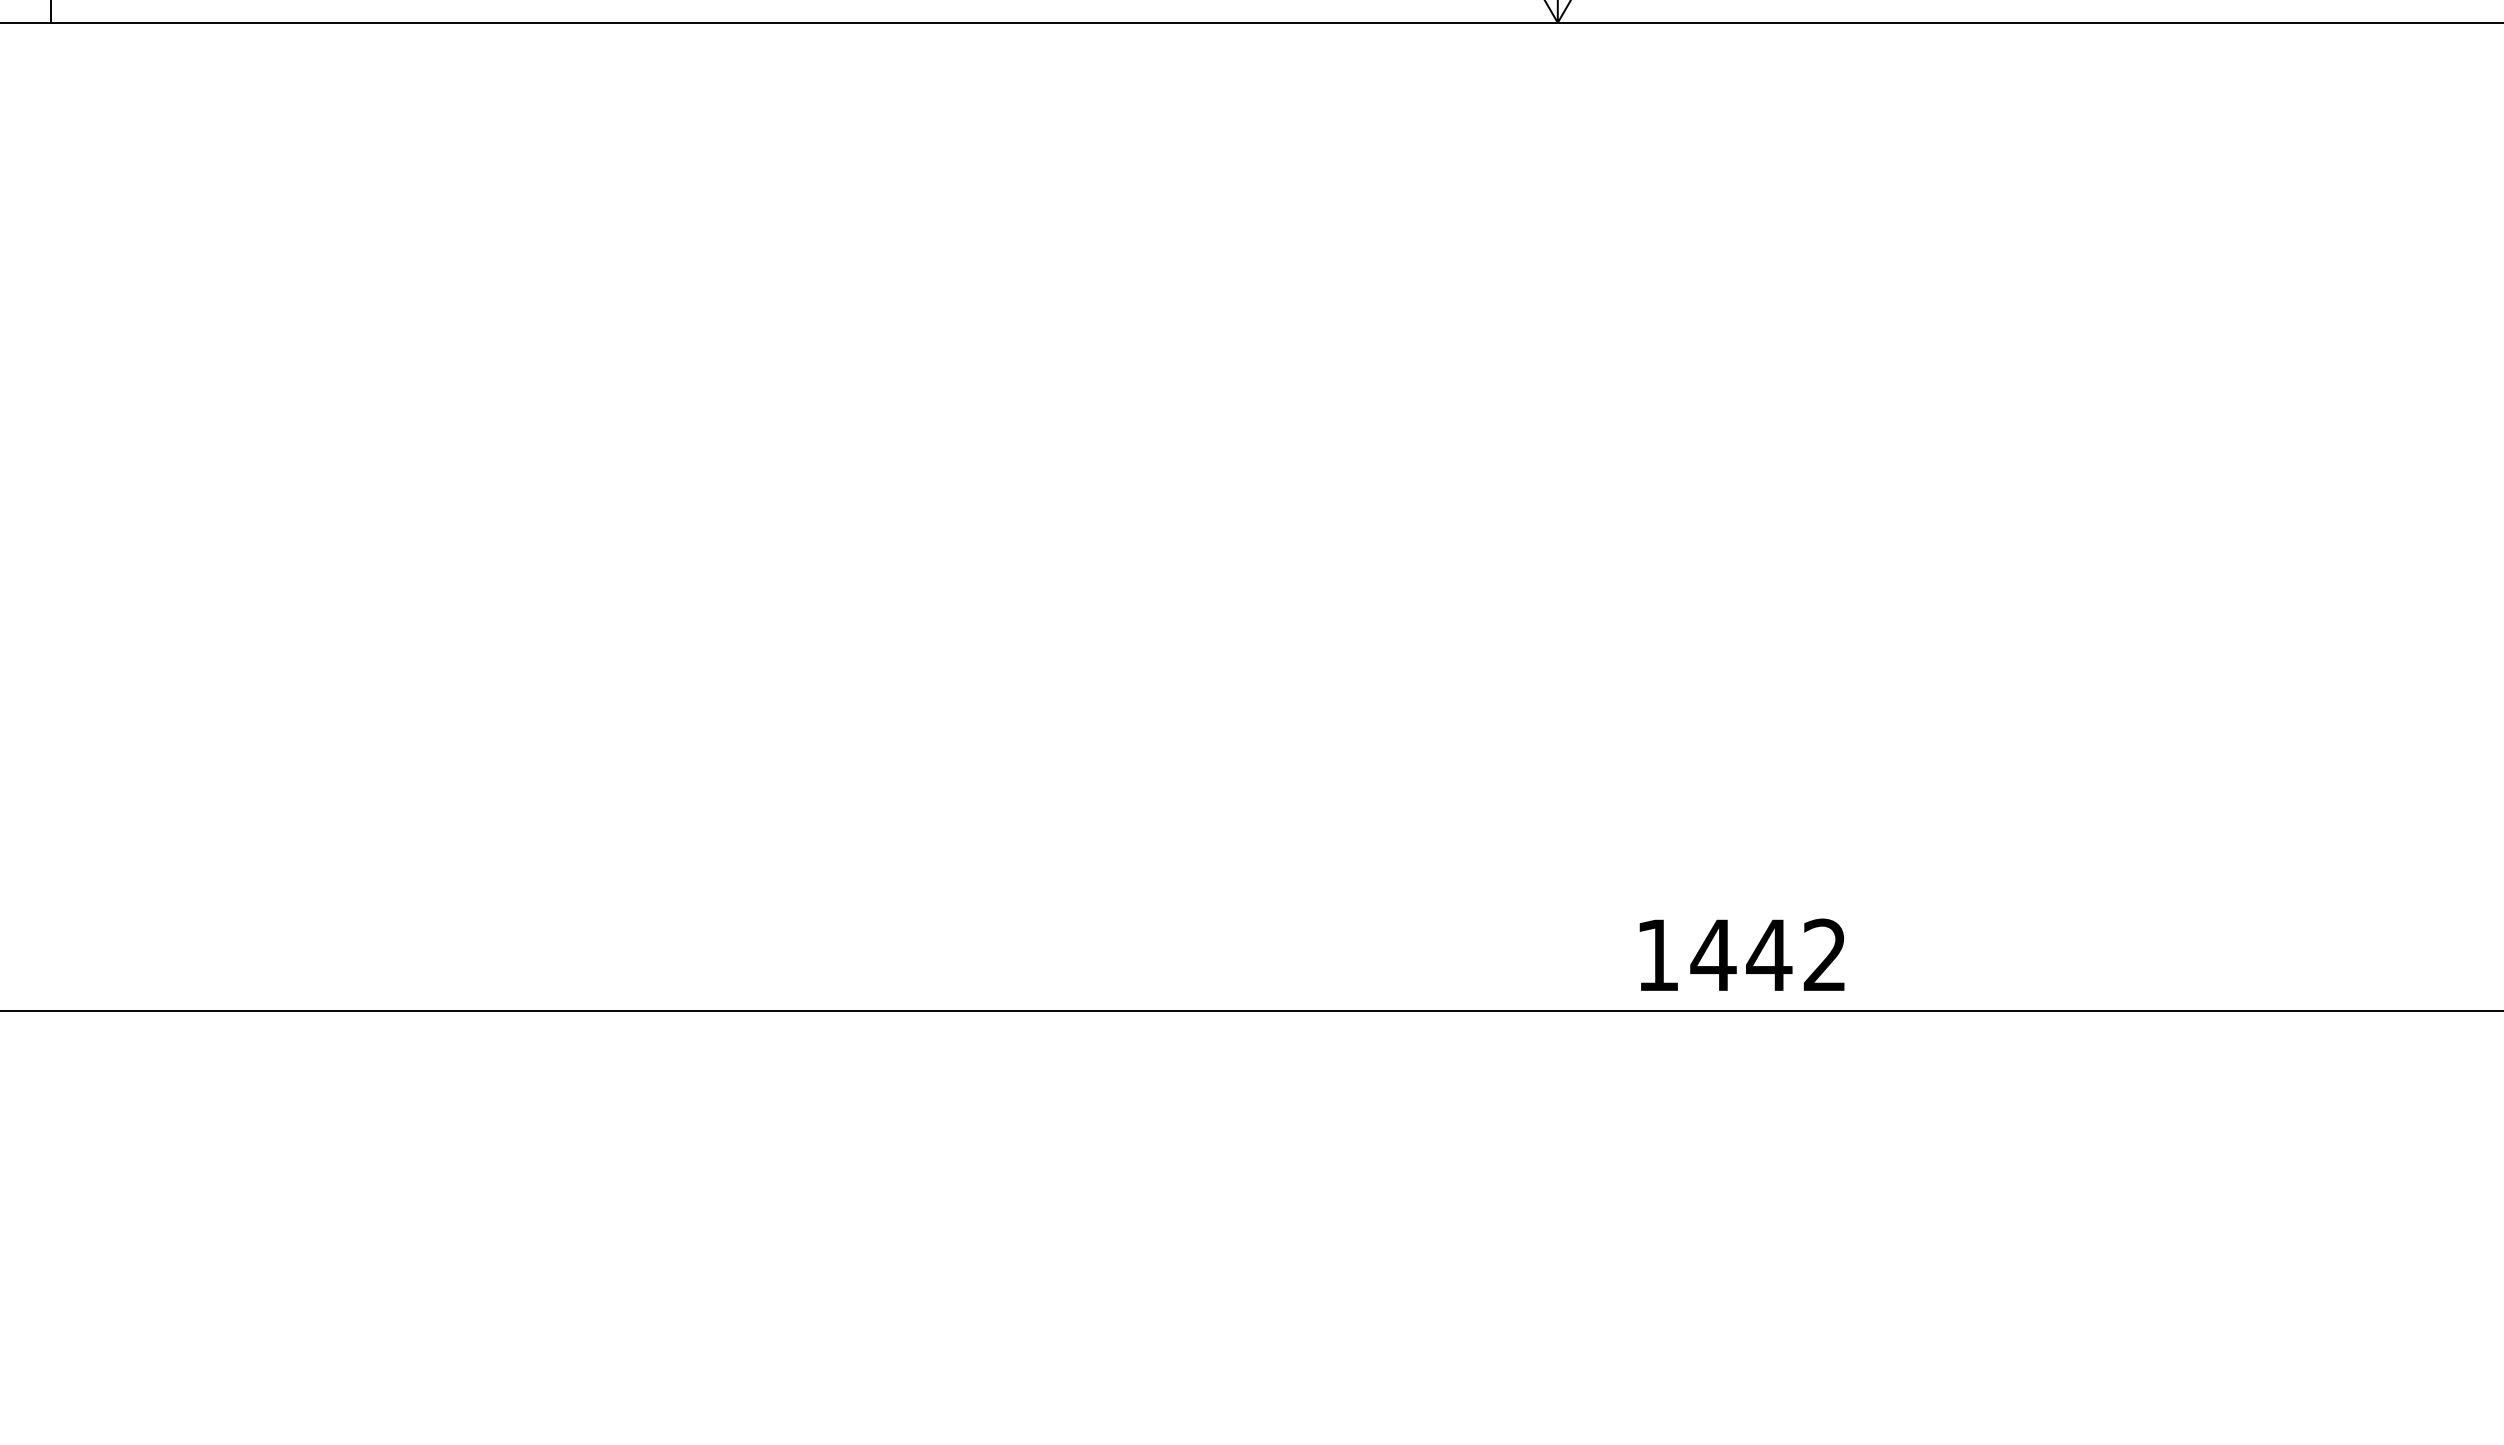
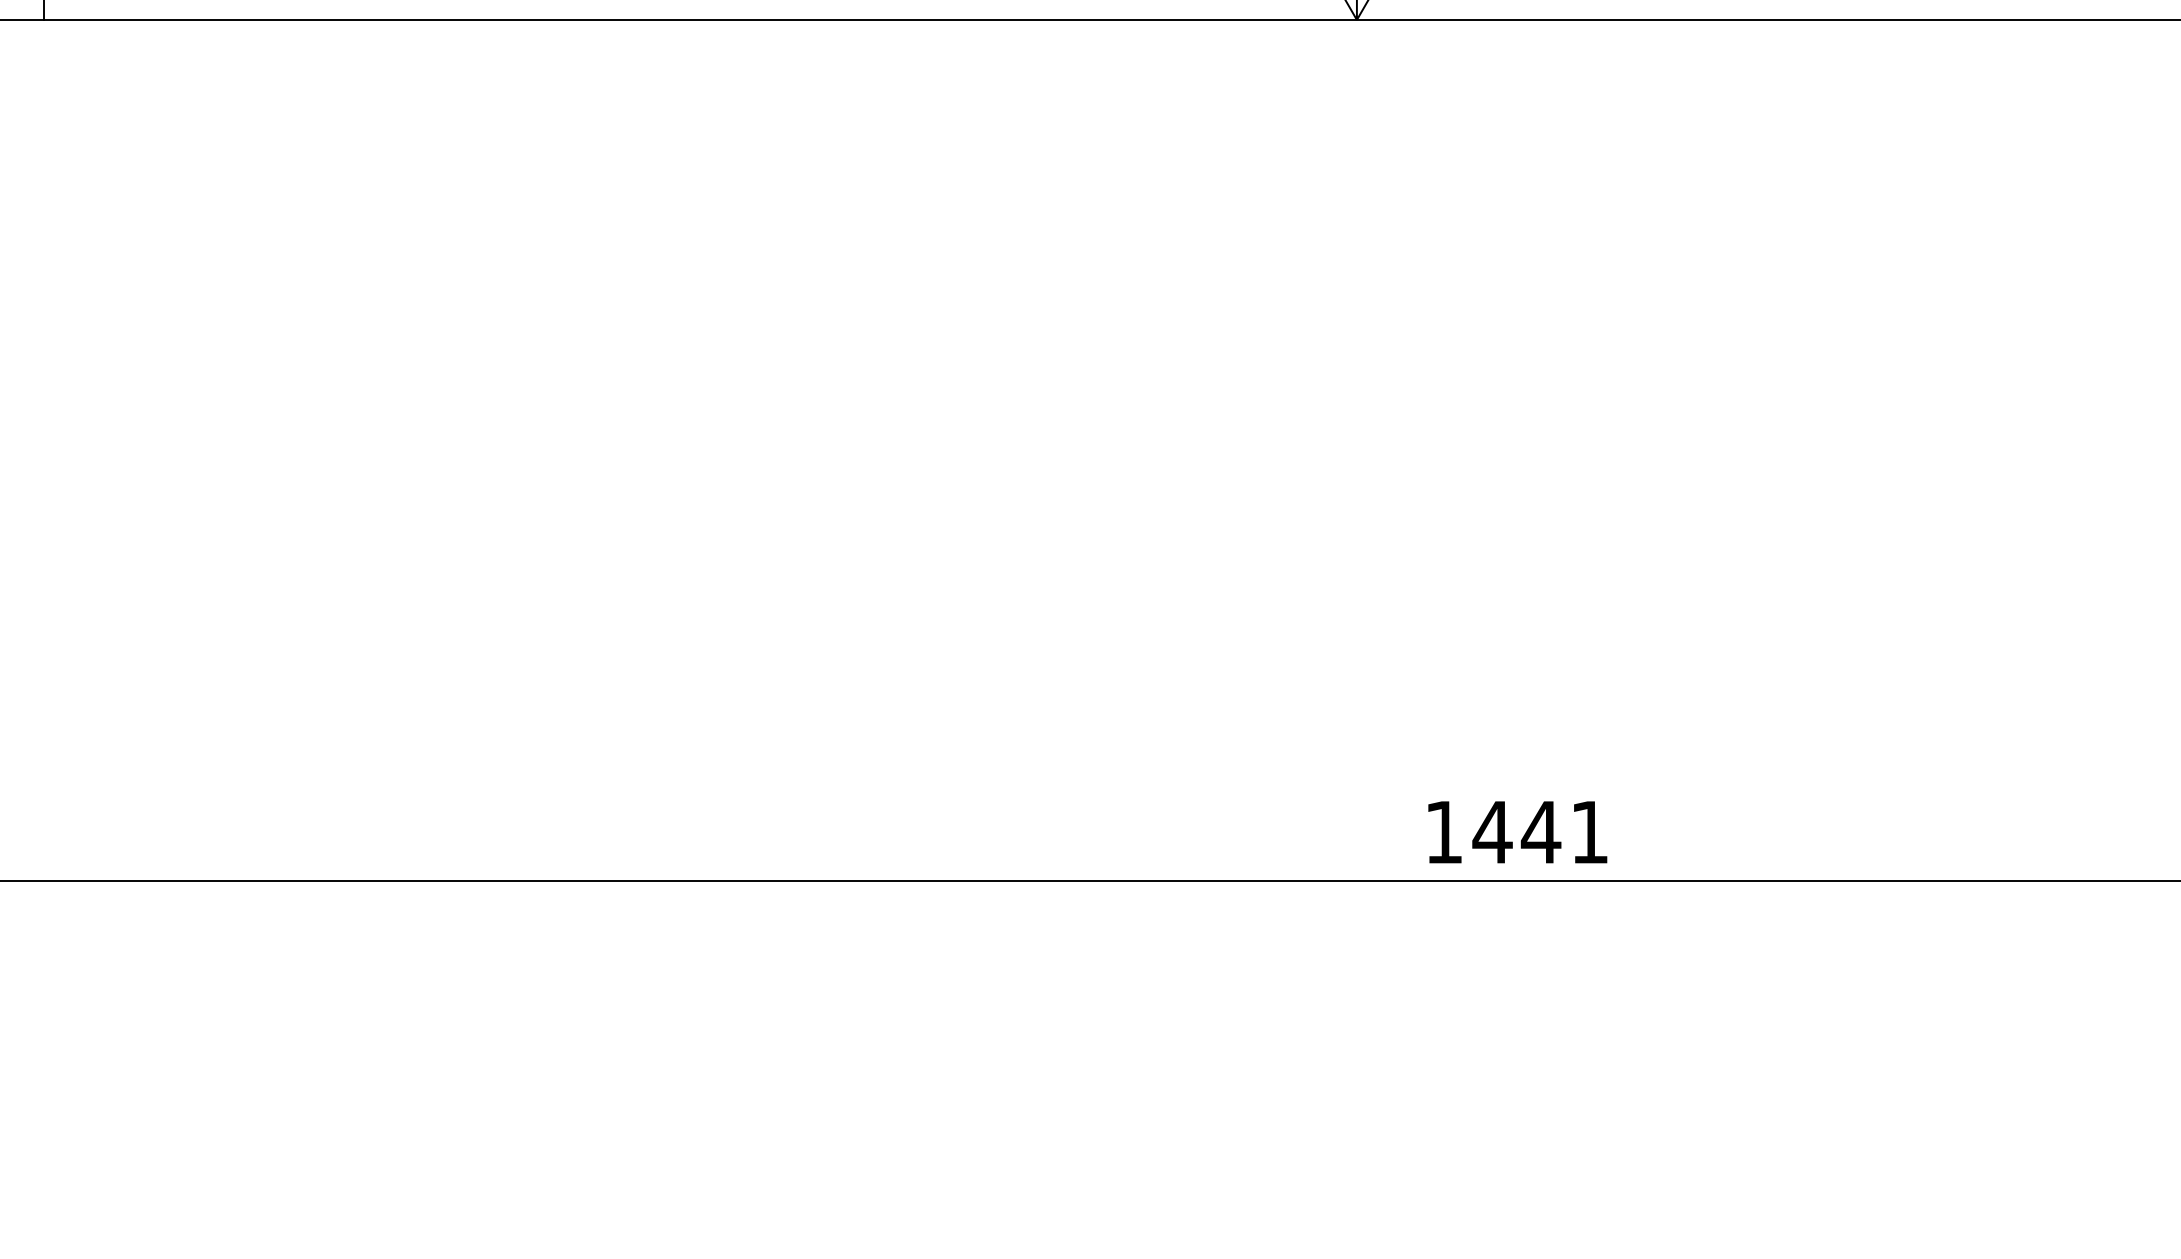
text: (1824, 954) -> (1589, 831), 1442 -> 1441

